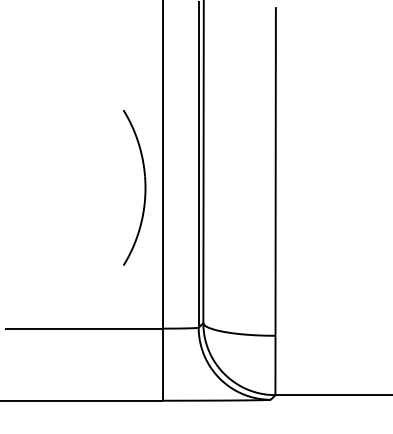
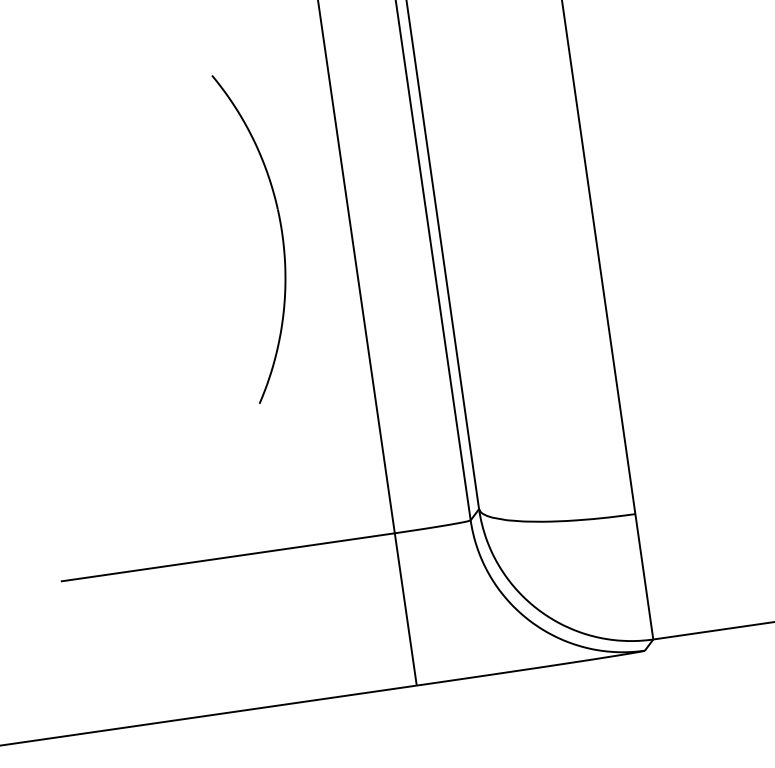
part: (144, 187) -> (279, 232), moved

